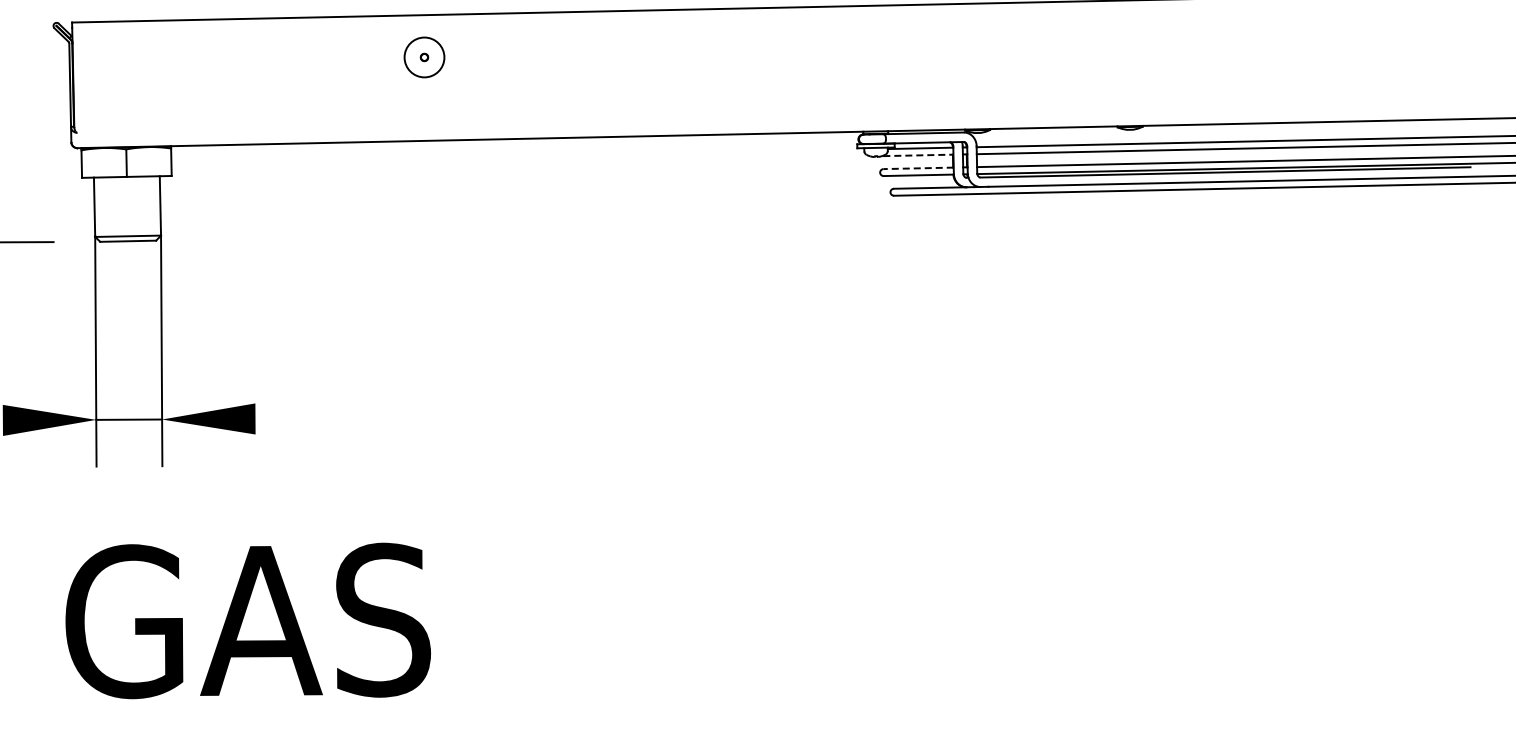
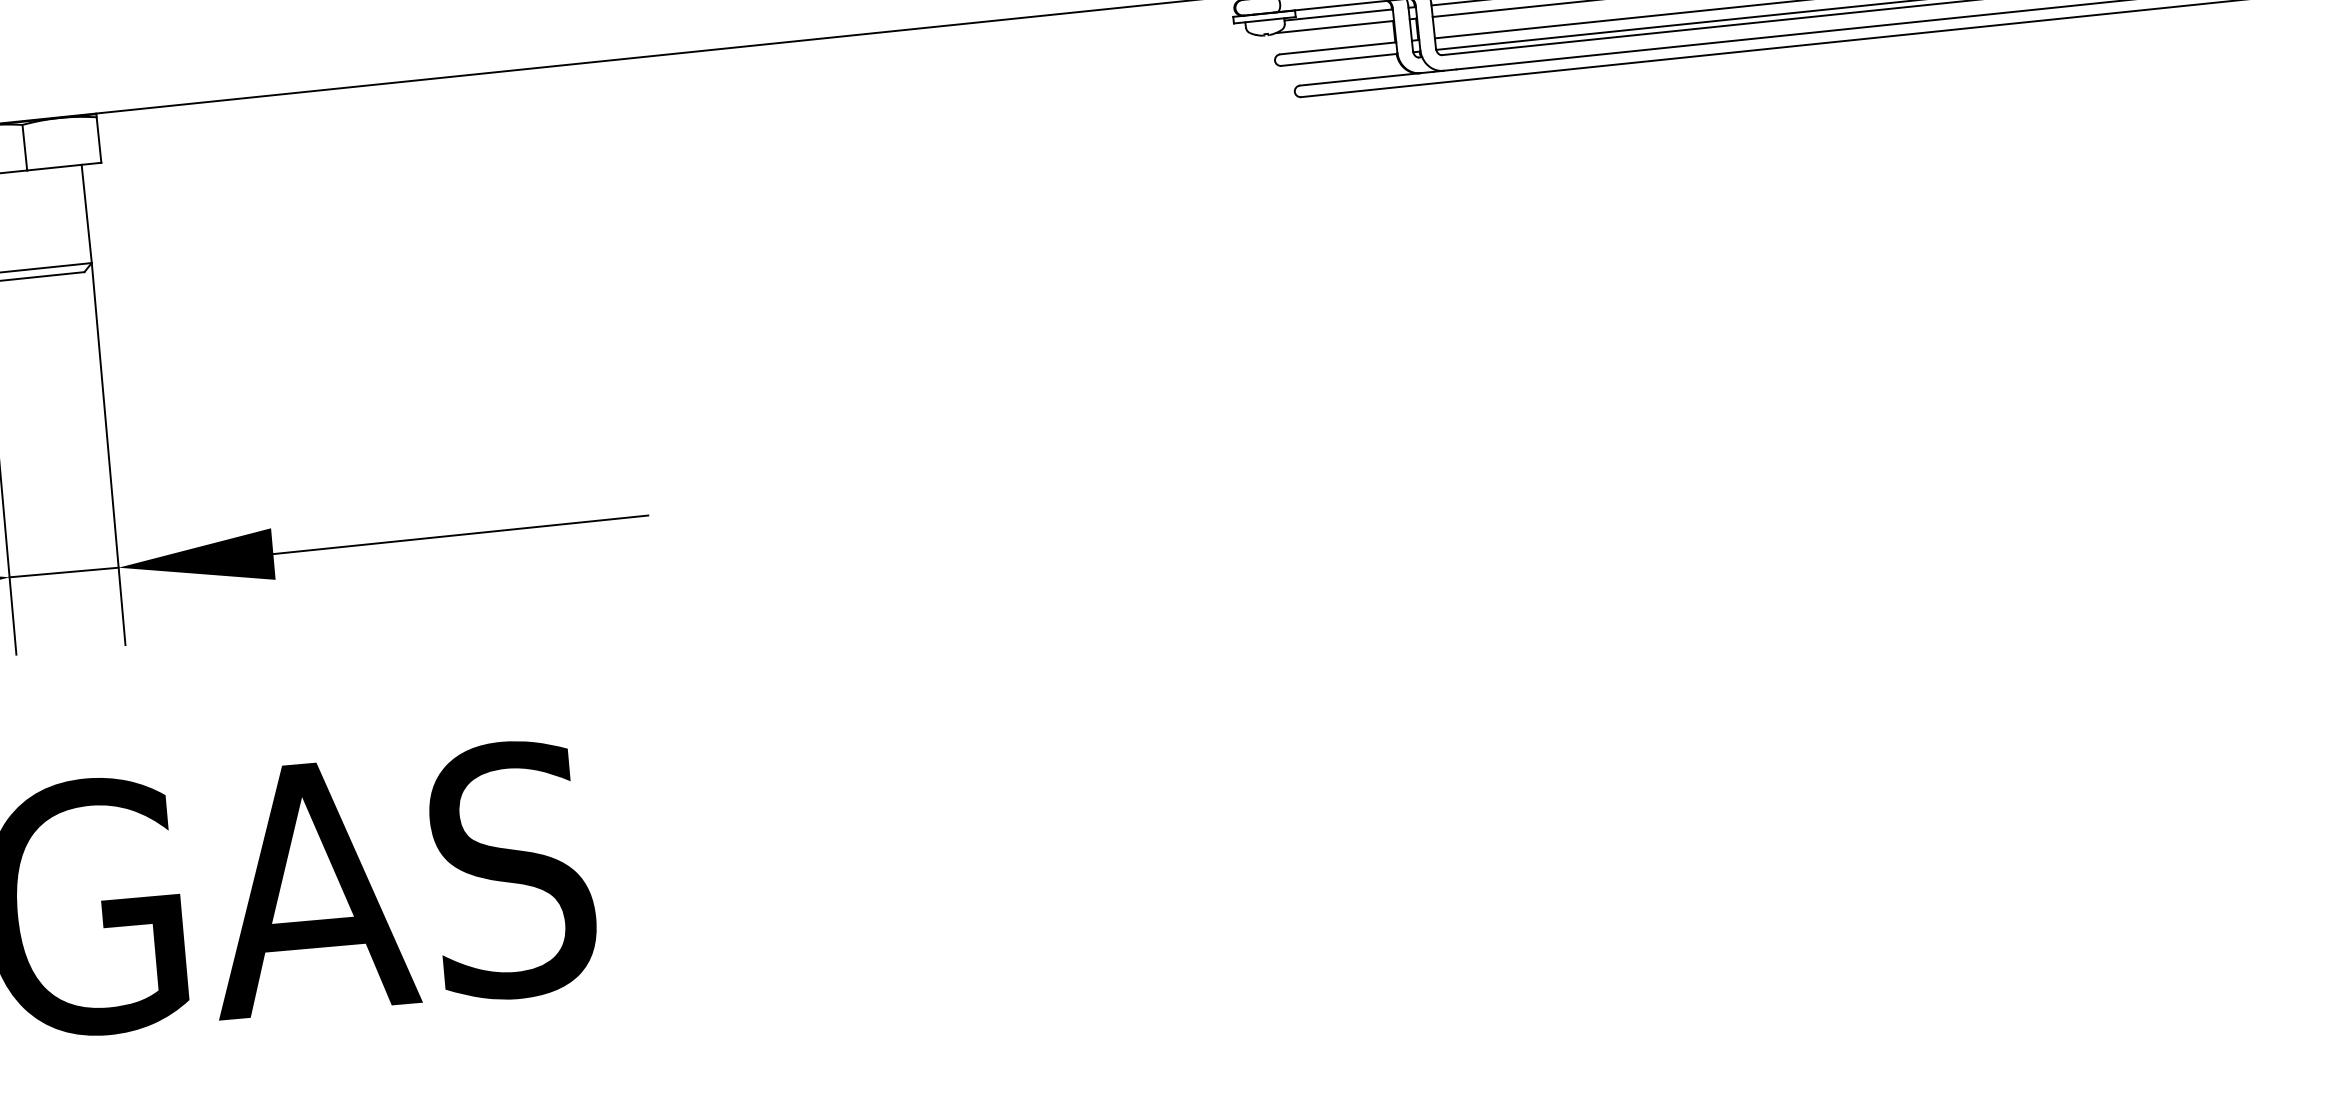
line: (918, 155) -> (1336, 27), dashed -> solid
line: (918, 168) -> (1338, 48), dashed -> solid
line: (368, 416) -> (460, 534), added

